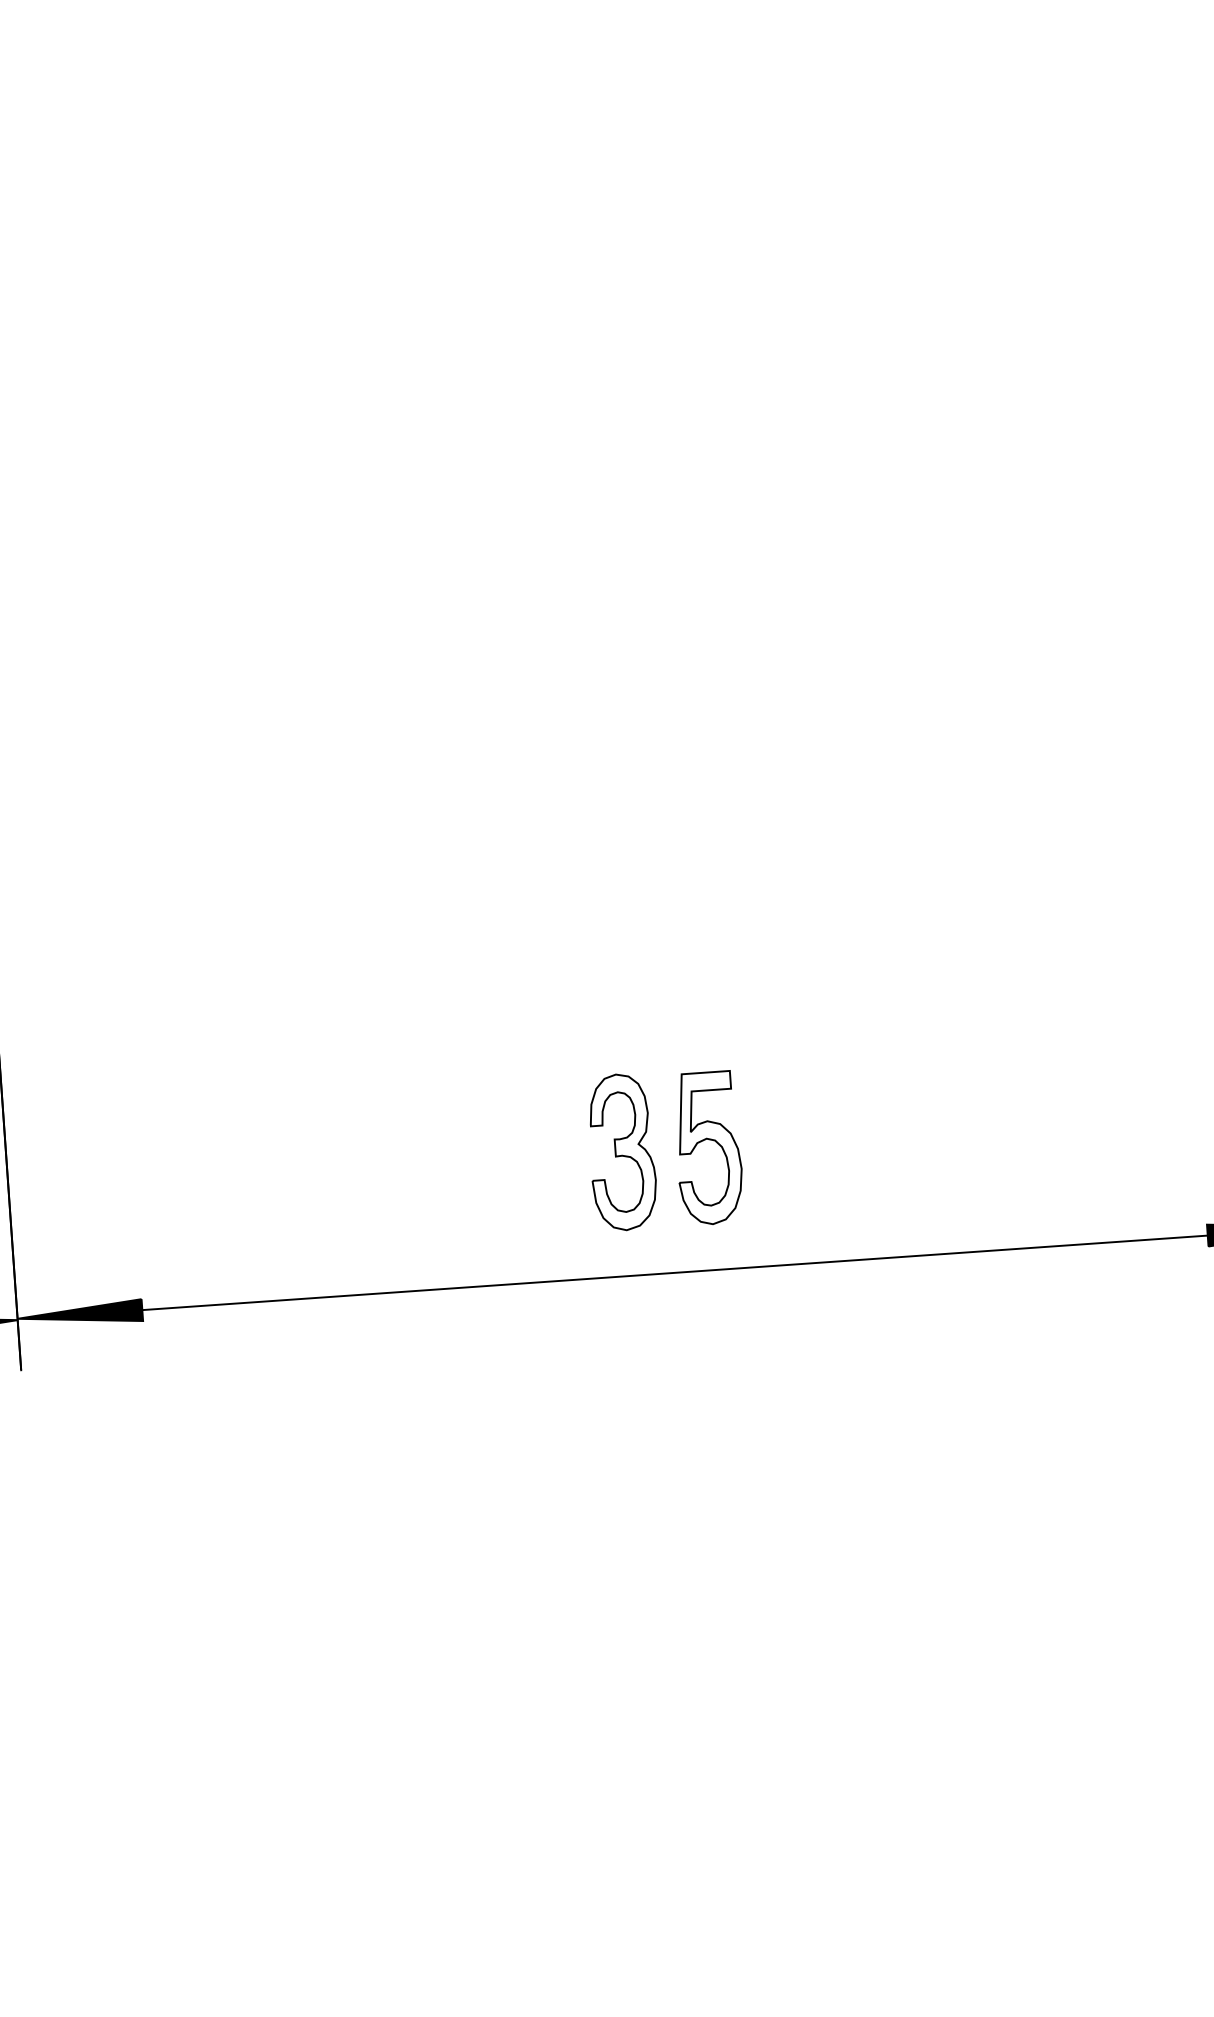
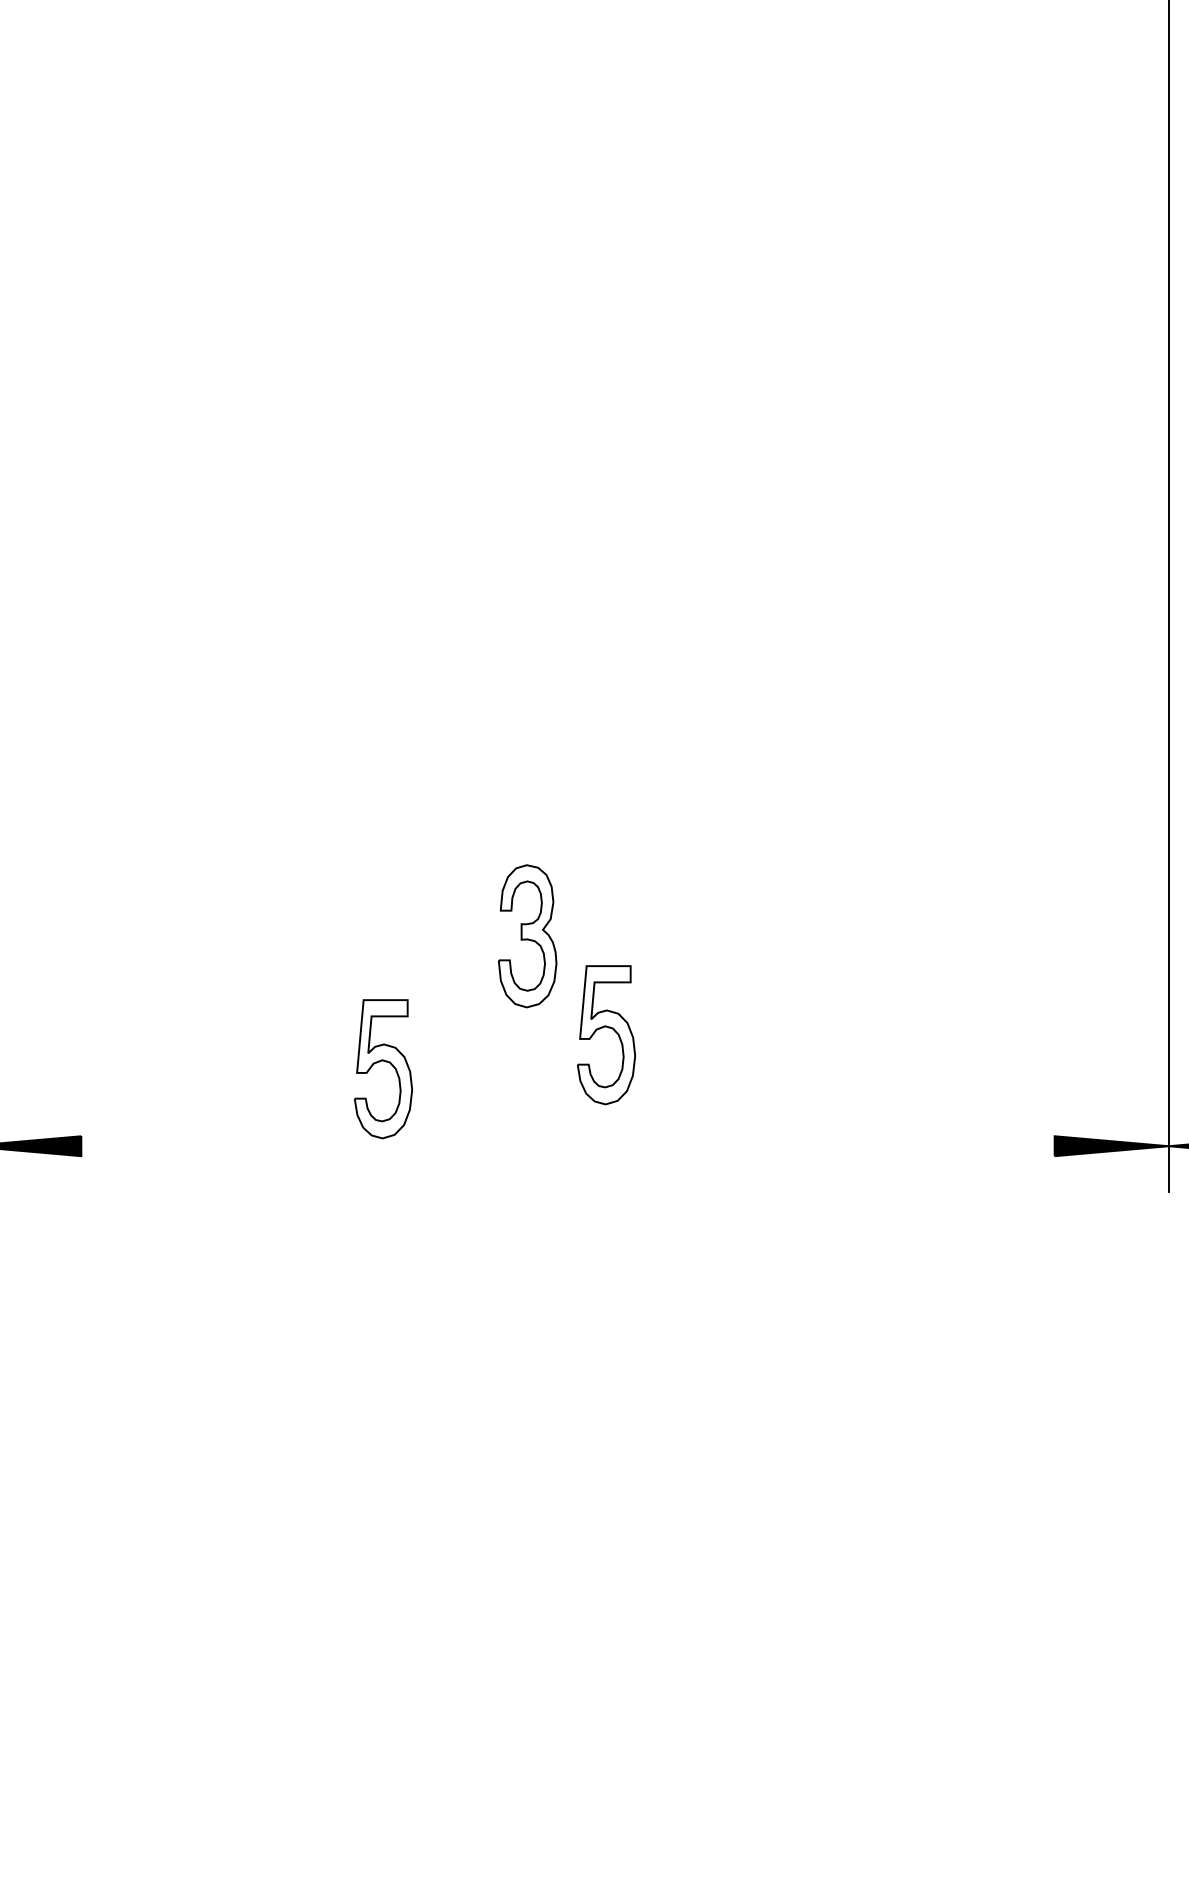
part: (622, 1152) -> (527, 936), moved
part: (468, 1195) -> (385, 1062), added
line: (674, 1273) -> (567, 1146), removed

